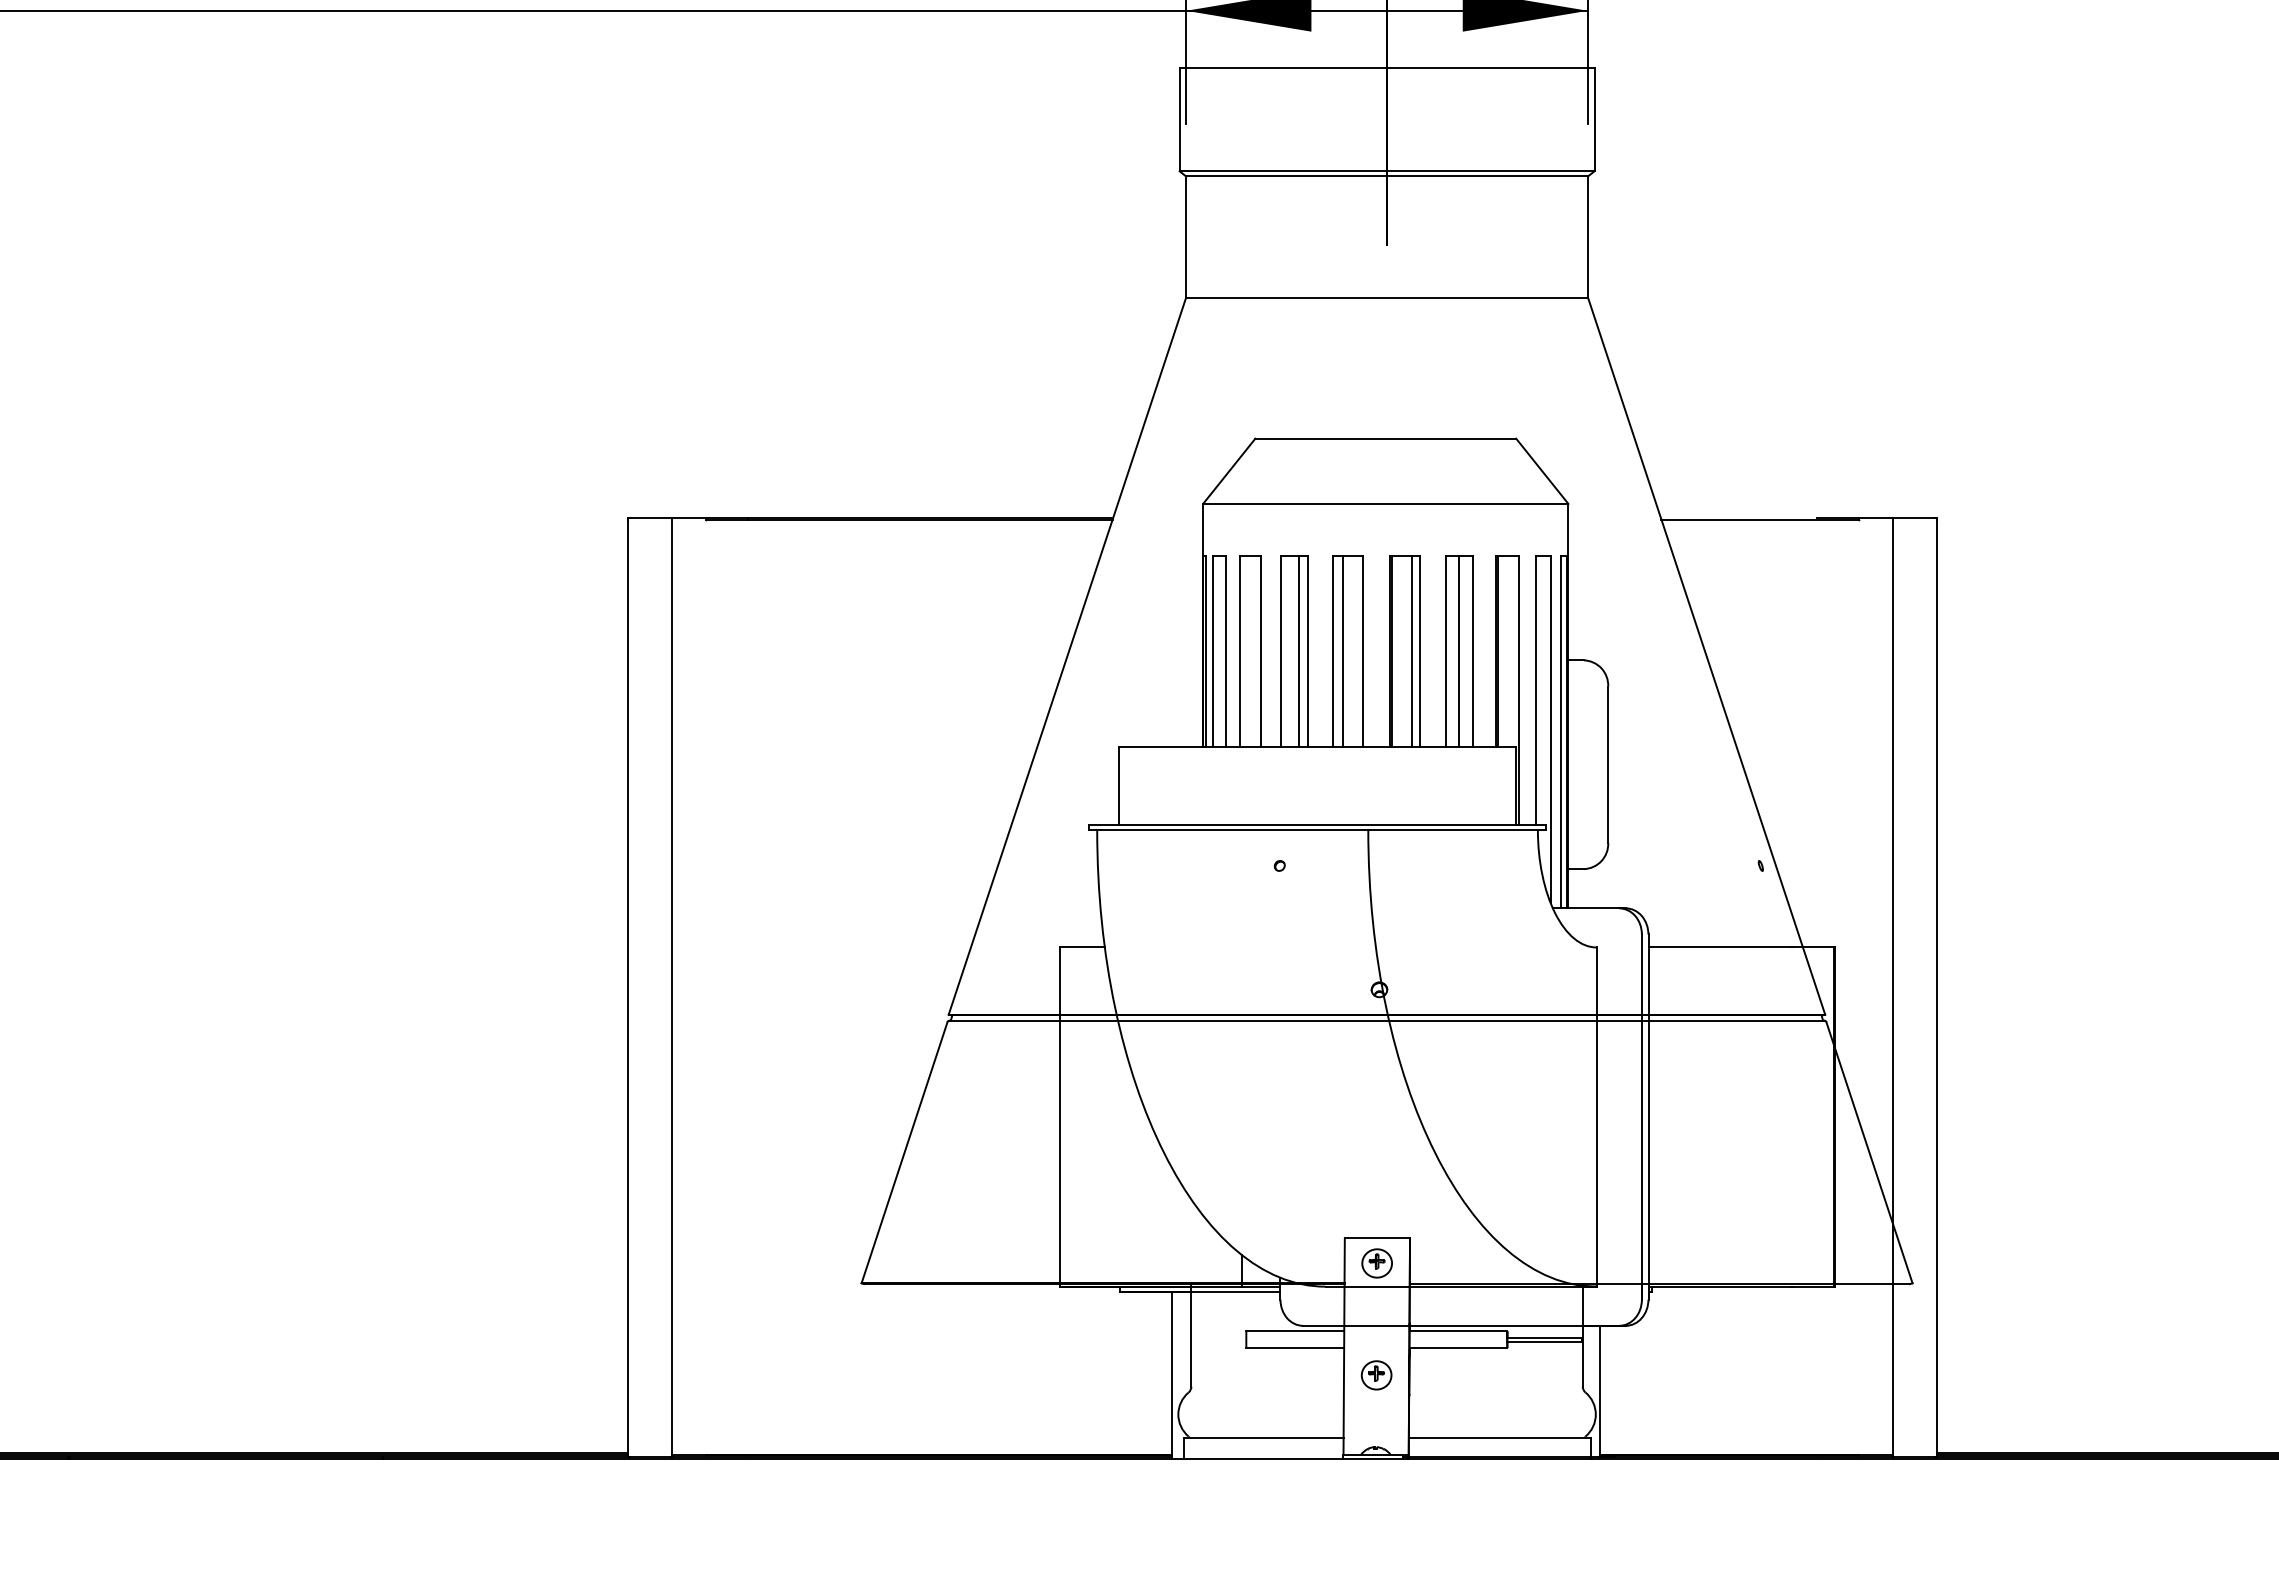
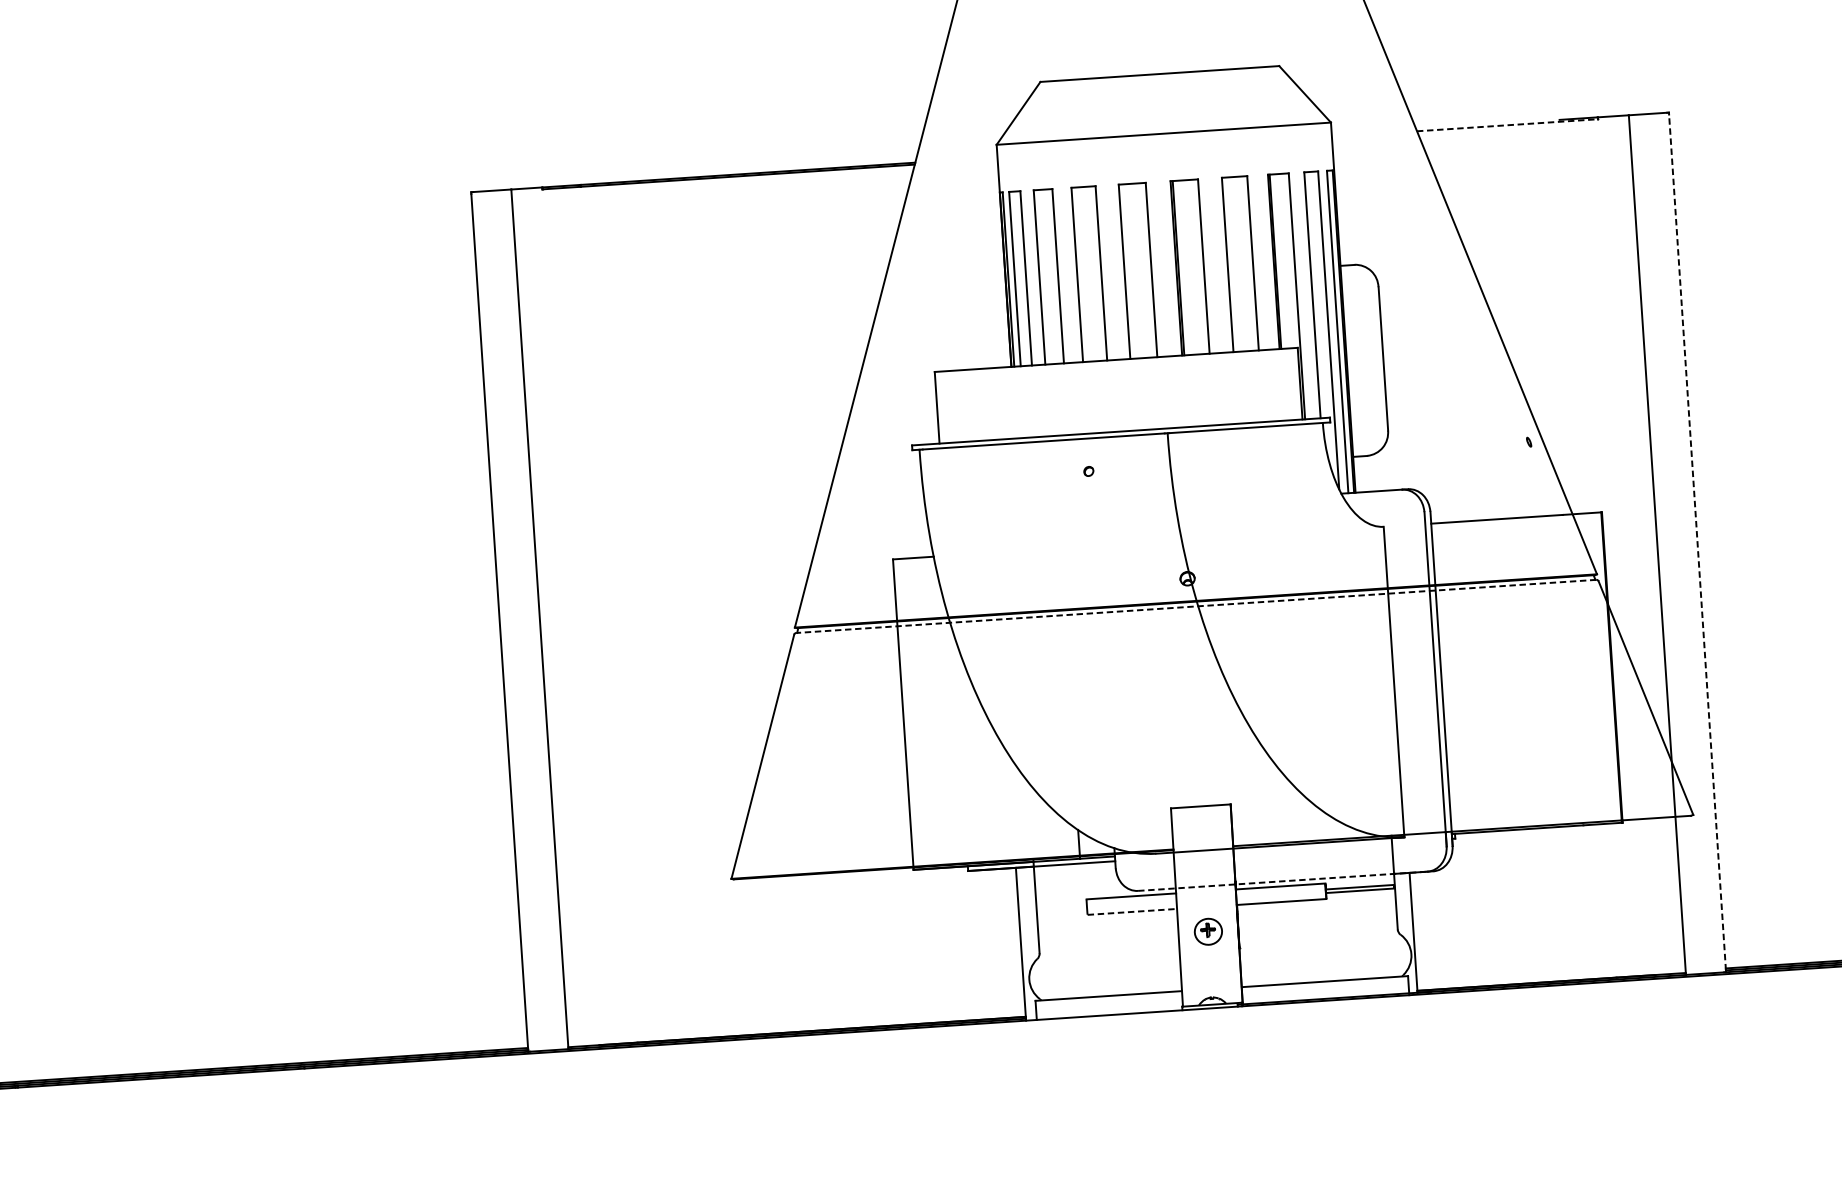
line: (1760, 519) -> (1507, 125), solid -> dashed
line: (1298, 651) -> (1092, 274), removed
line: (1343, 651) -> (1134, 271), removed
line: (1412, 651) -> (1197, 267), removed
line: (1458, 651) -> (1239, 264), removed
line: (1936, 987) -> (1697, 542), solid -> dashed
line: (1386, 1020) -> (1195, 606), solid -> dashed
part: (1376, 1263) -> (1201, 829), removed
line: (1461, 1325) -> (1283, 880), solid -> dashed
line: (1295, 1348) -> (1132, 912), solid -> dashed

